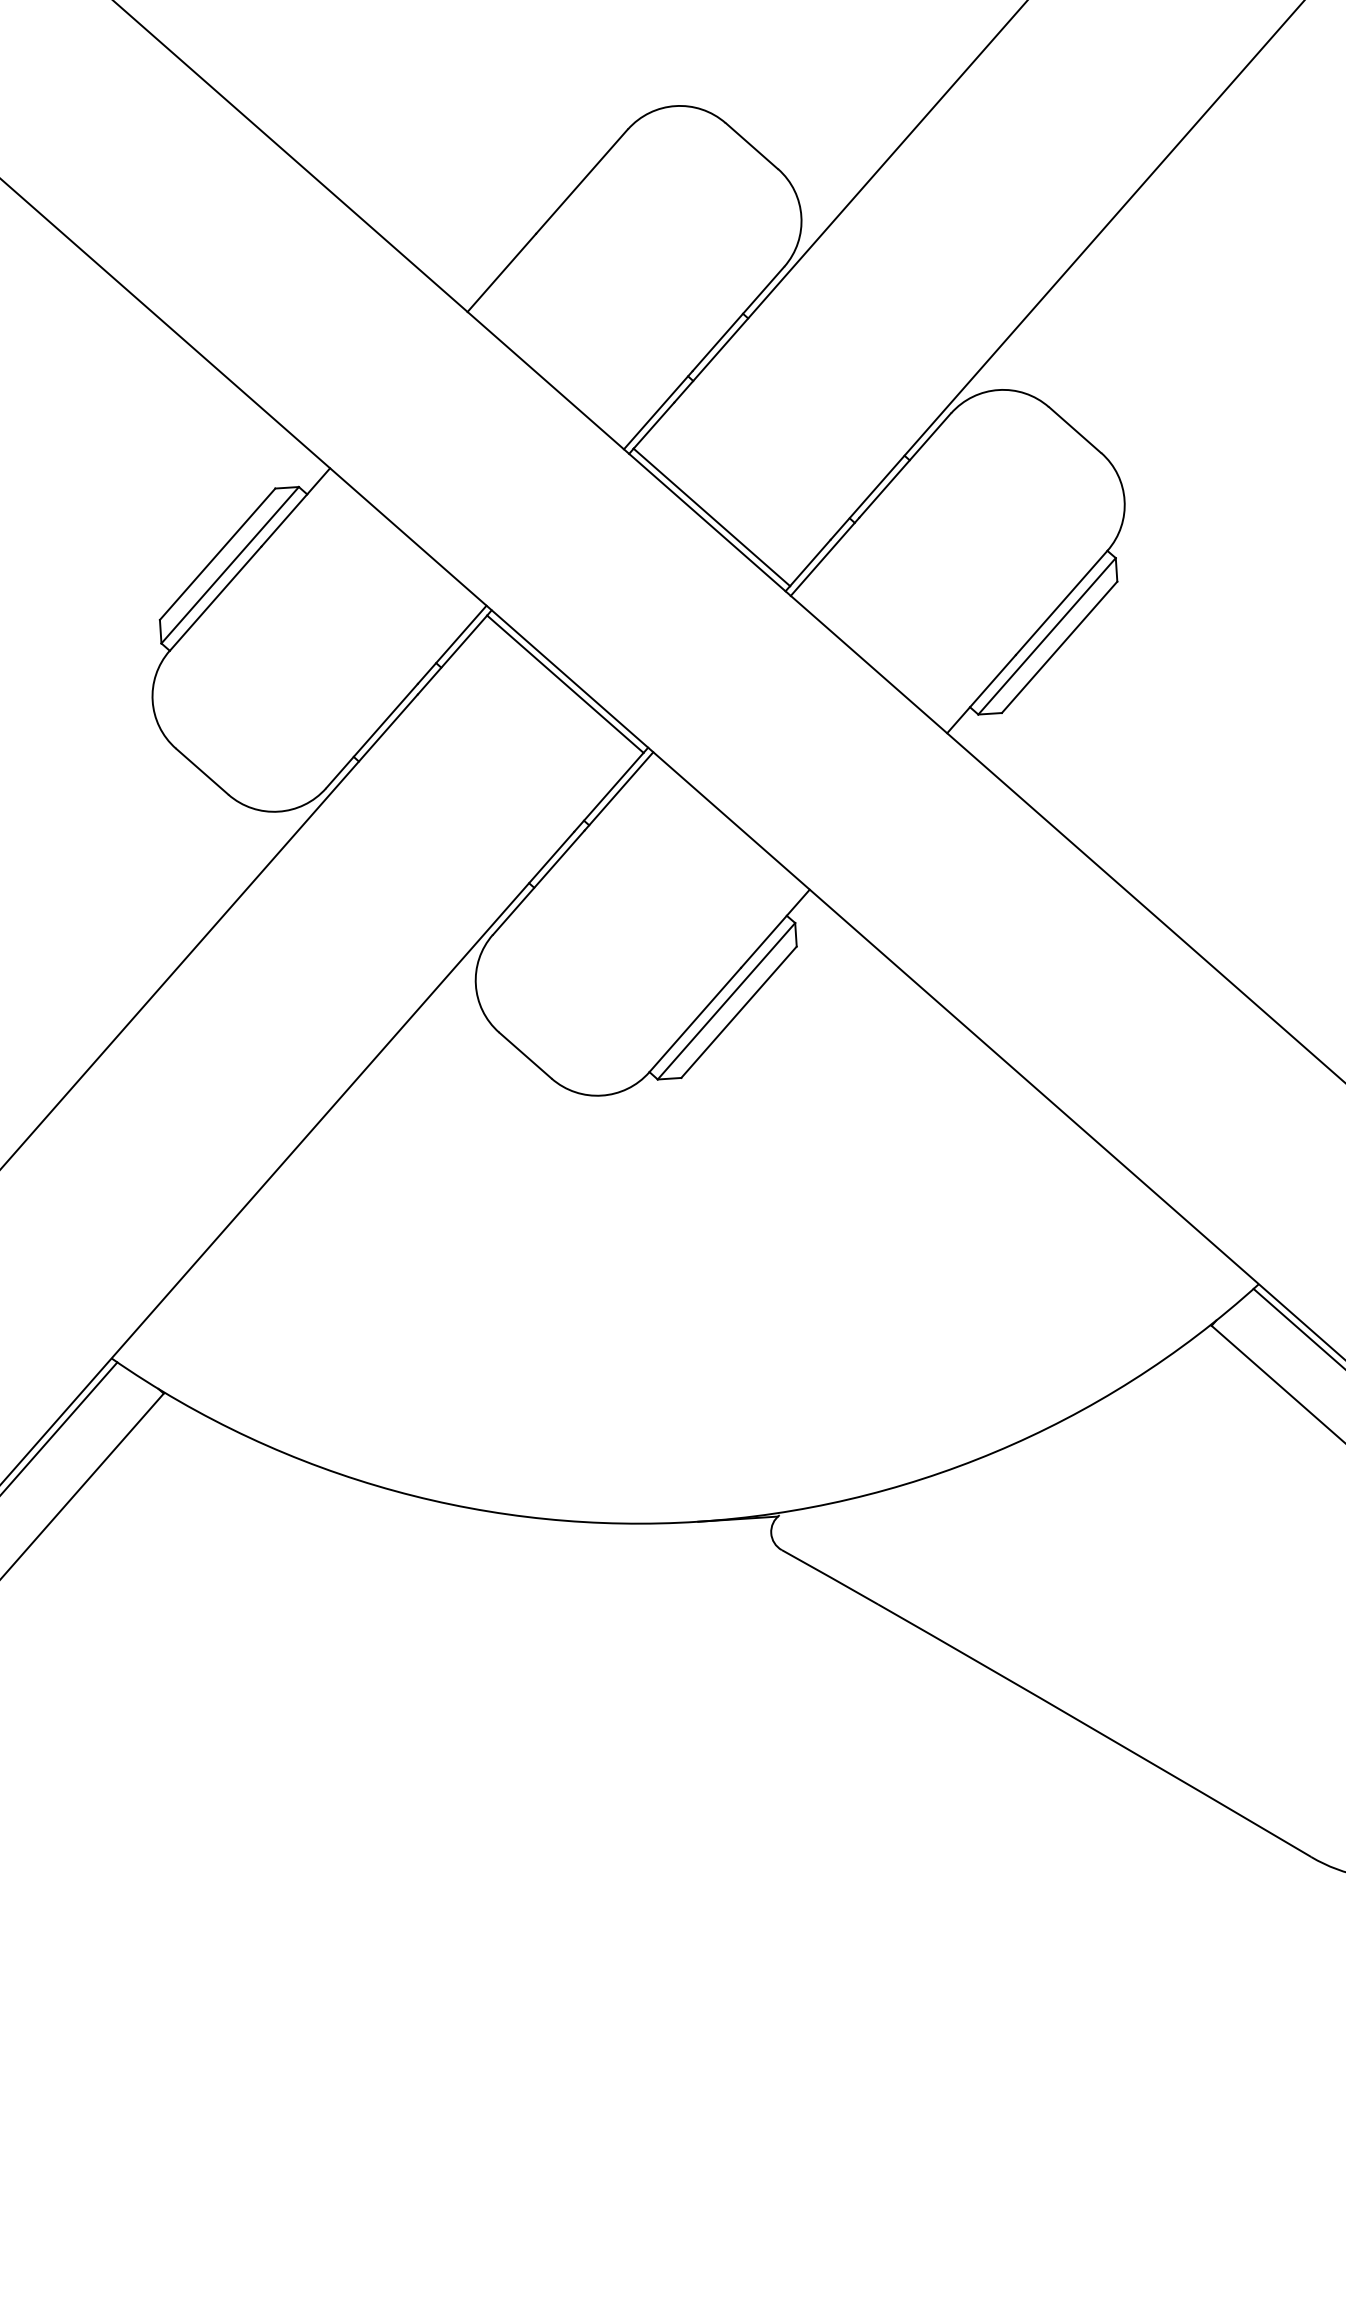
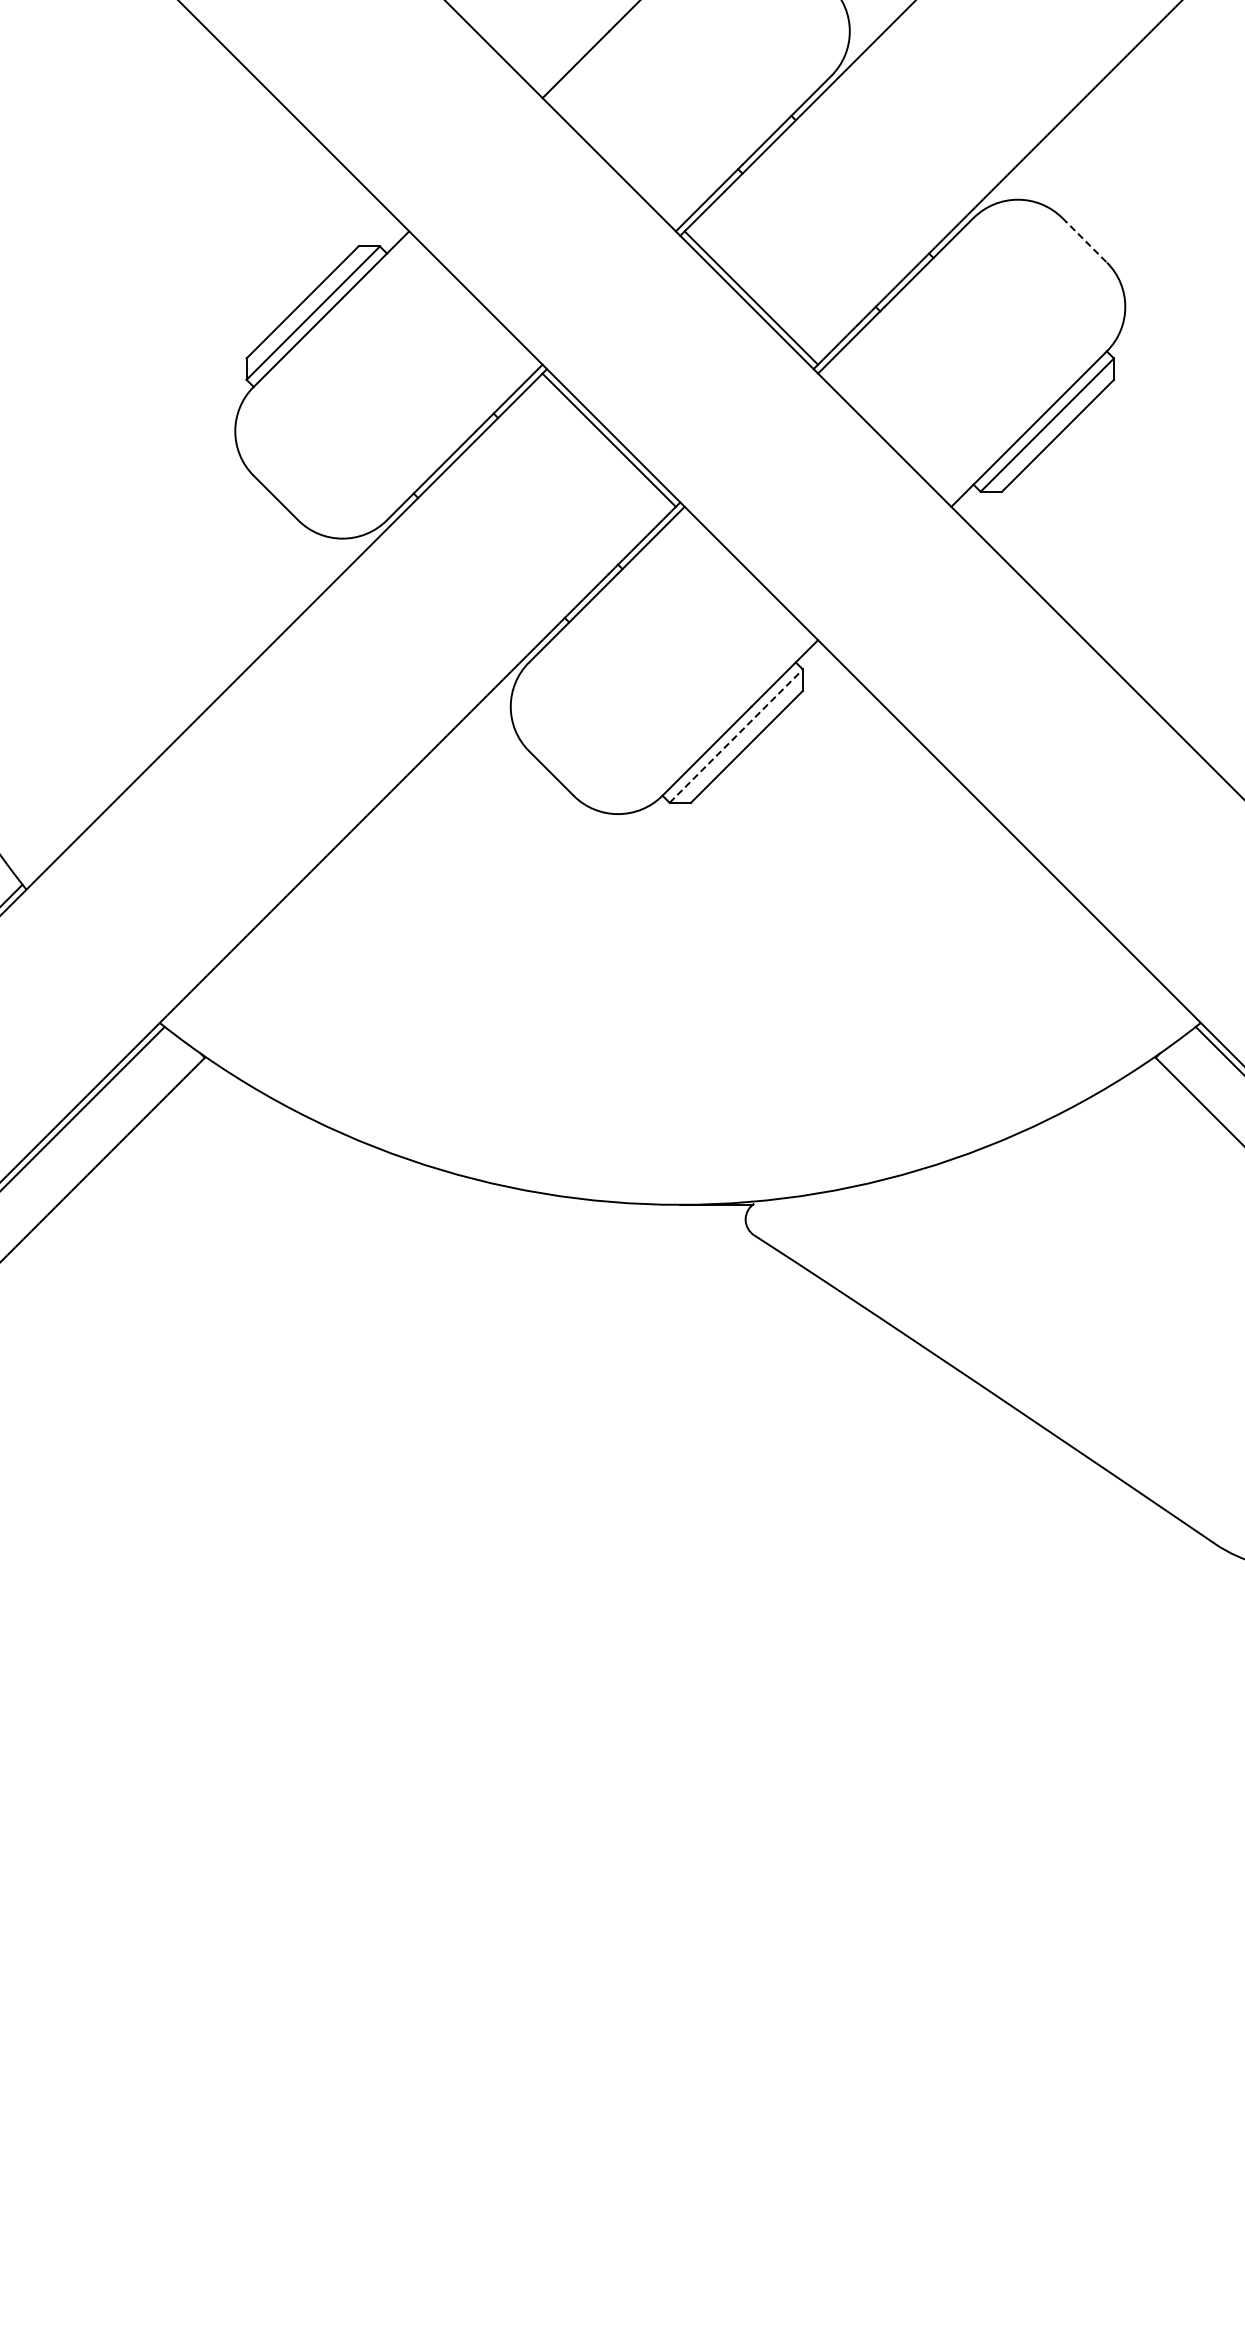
line: (1076, 430) -> (1085, 240), solid -> dashed
line: (726, 1000) -> (736, 735), solid -> dashed

